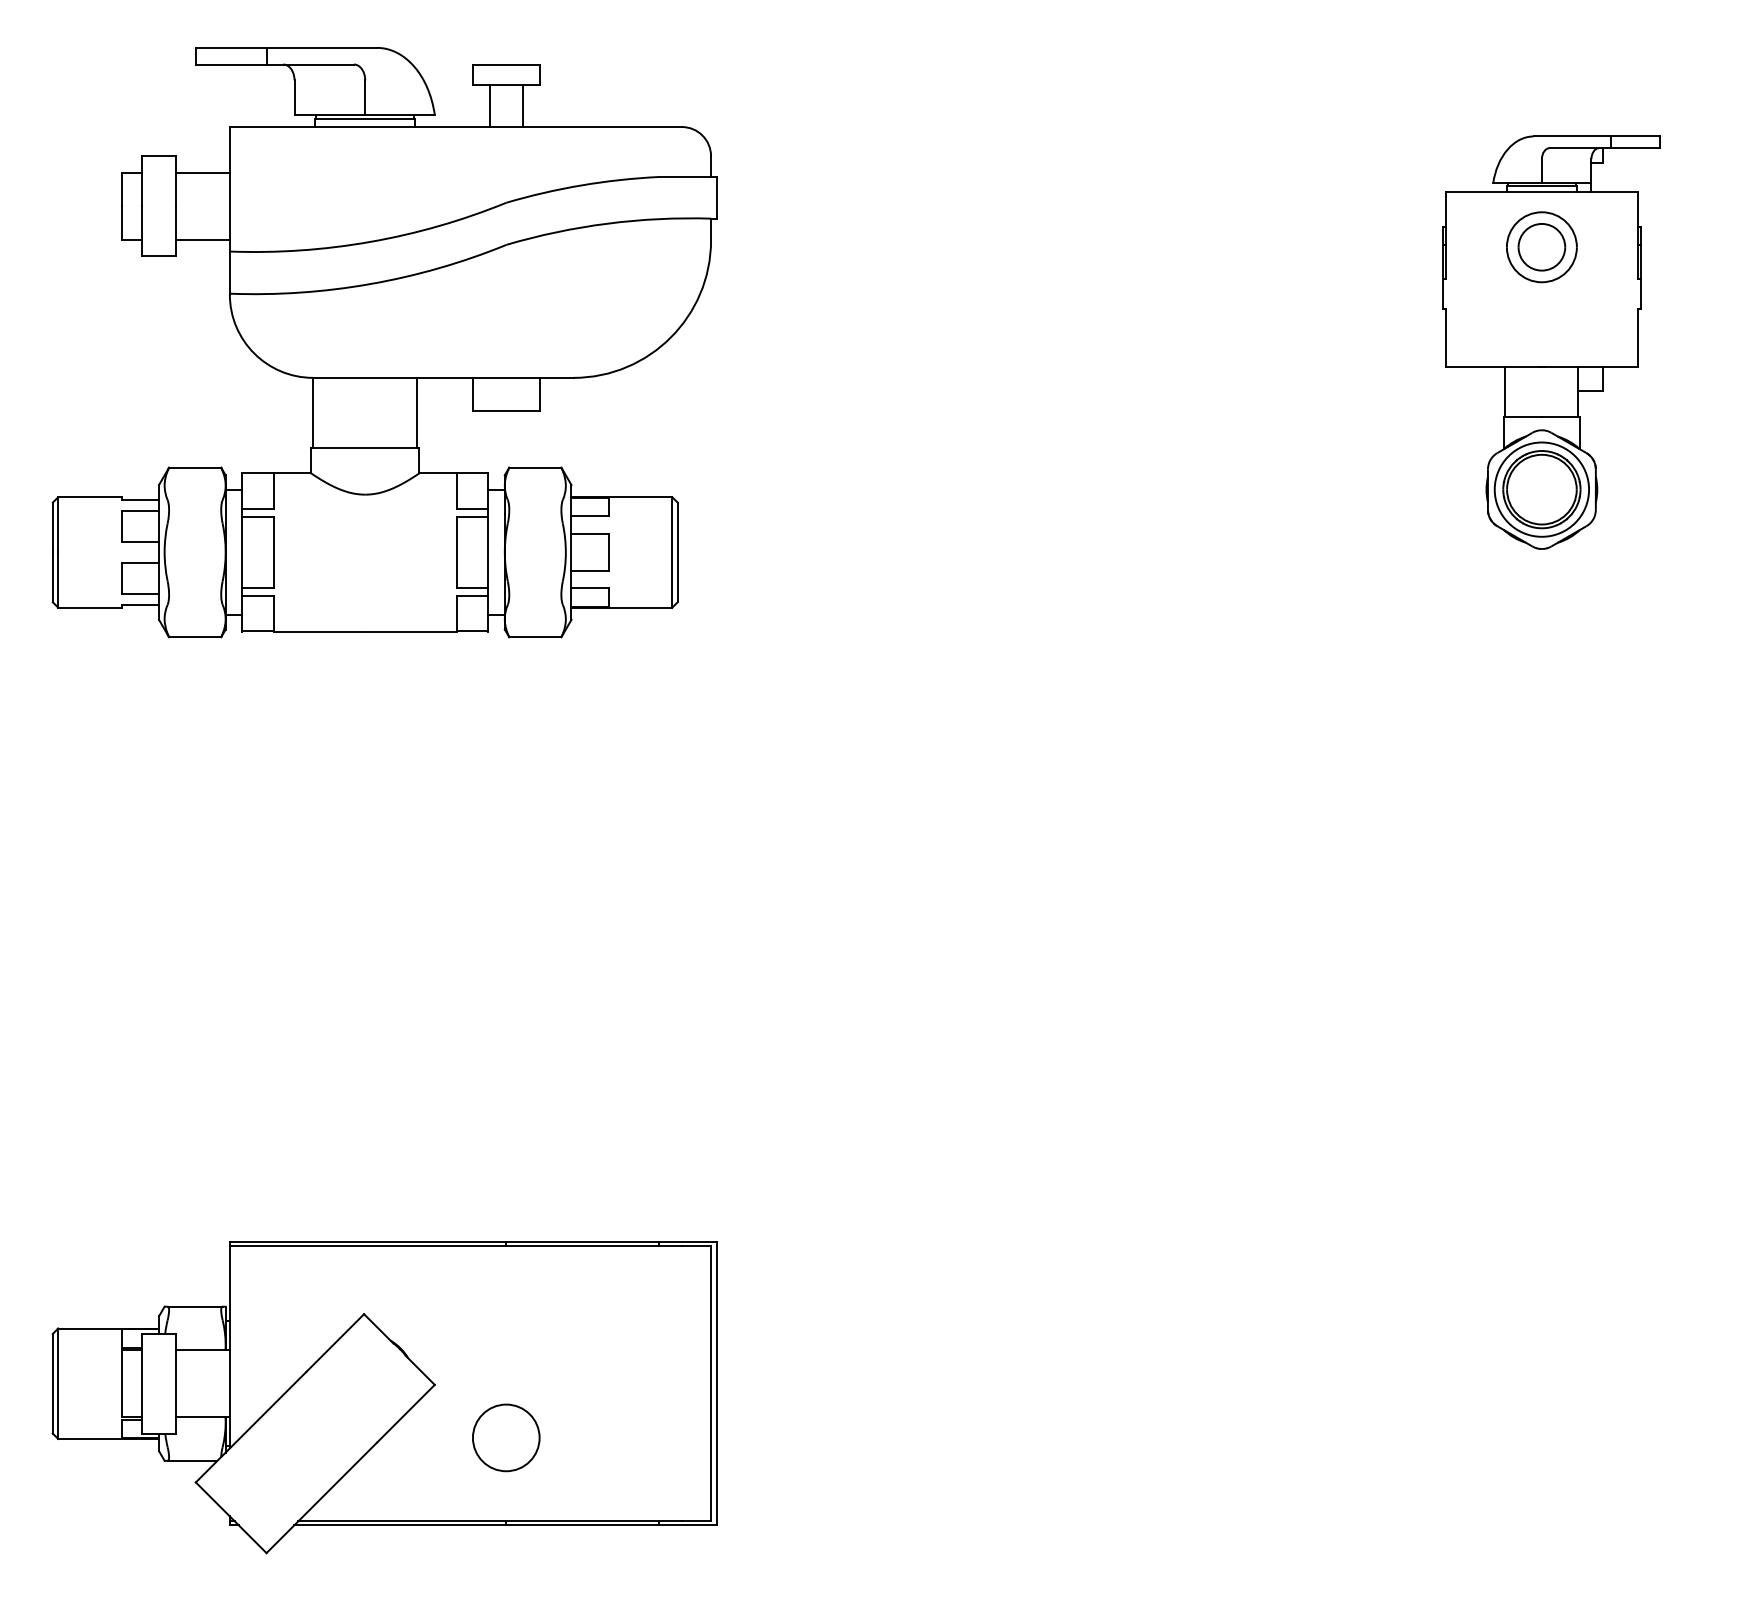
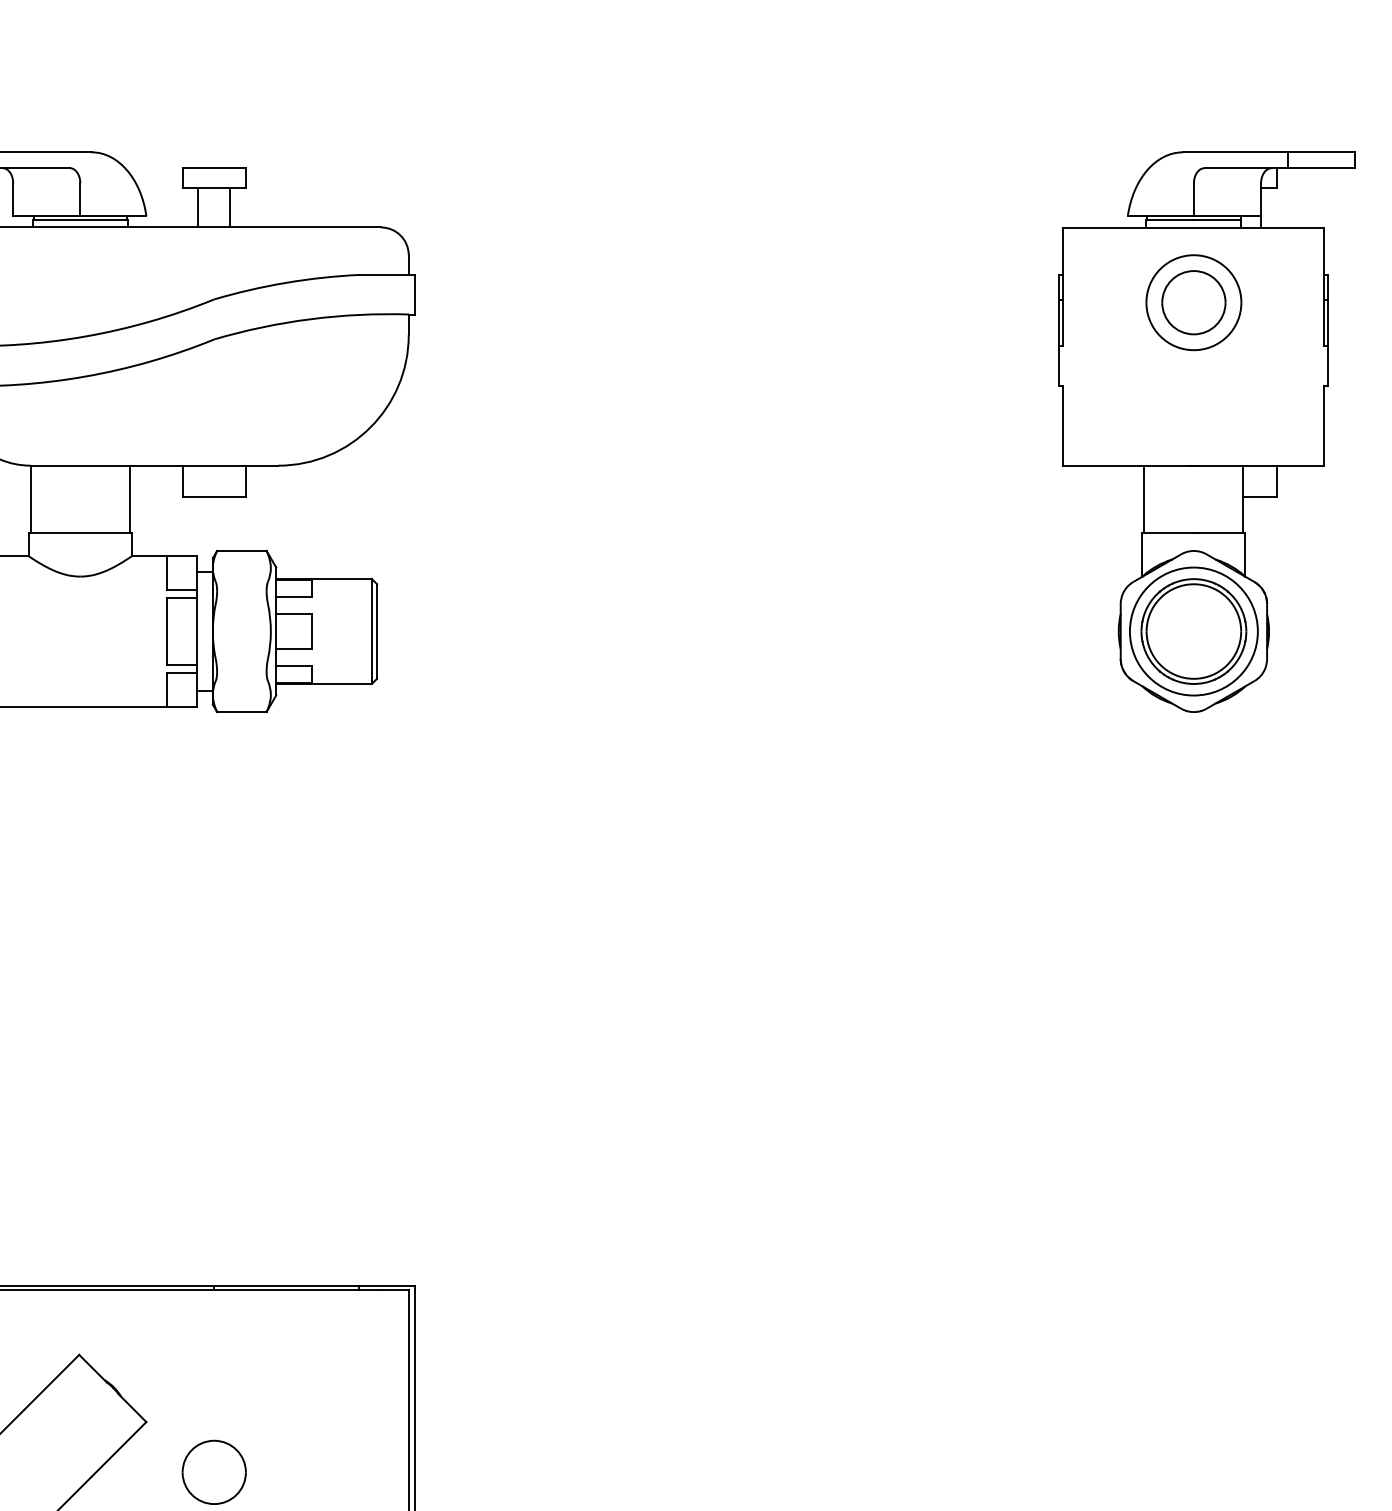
part: (1551, 342) -> (1206, 432), size x1.43

